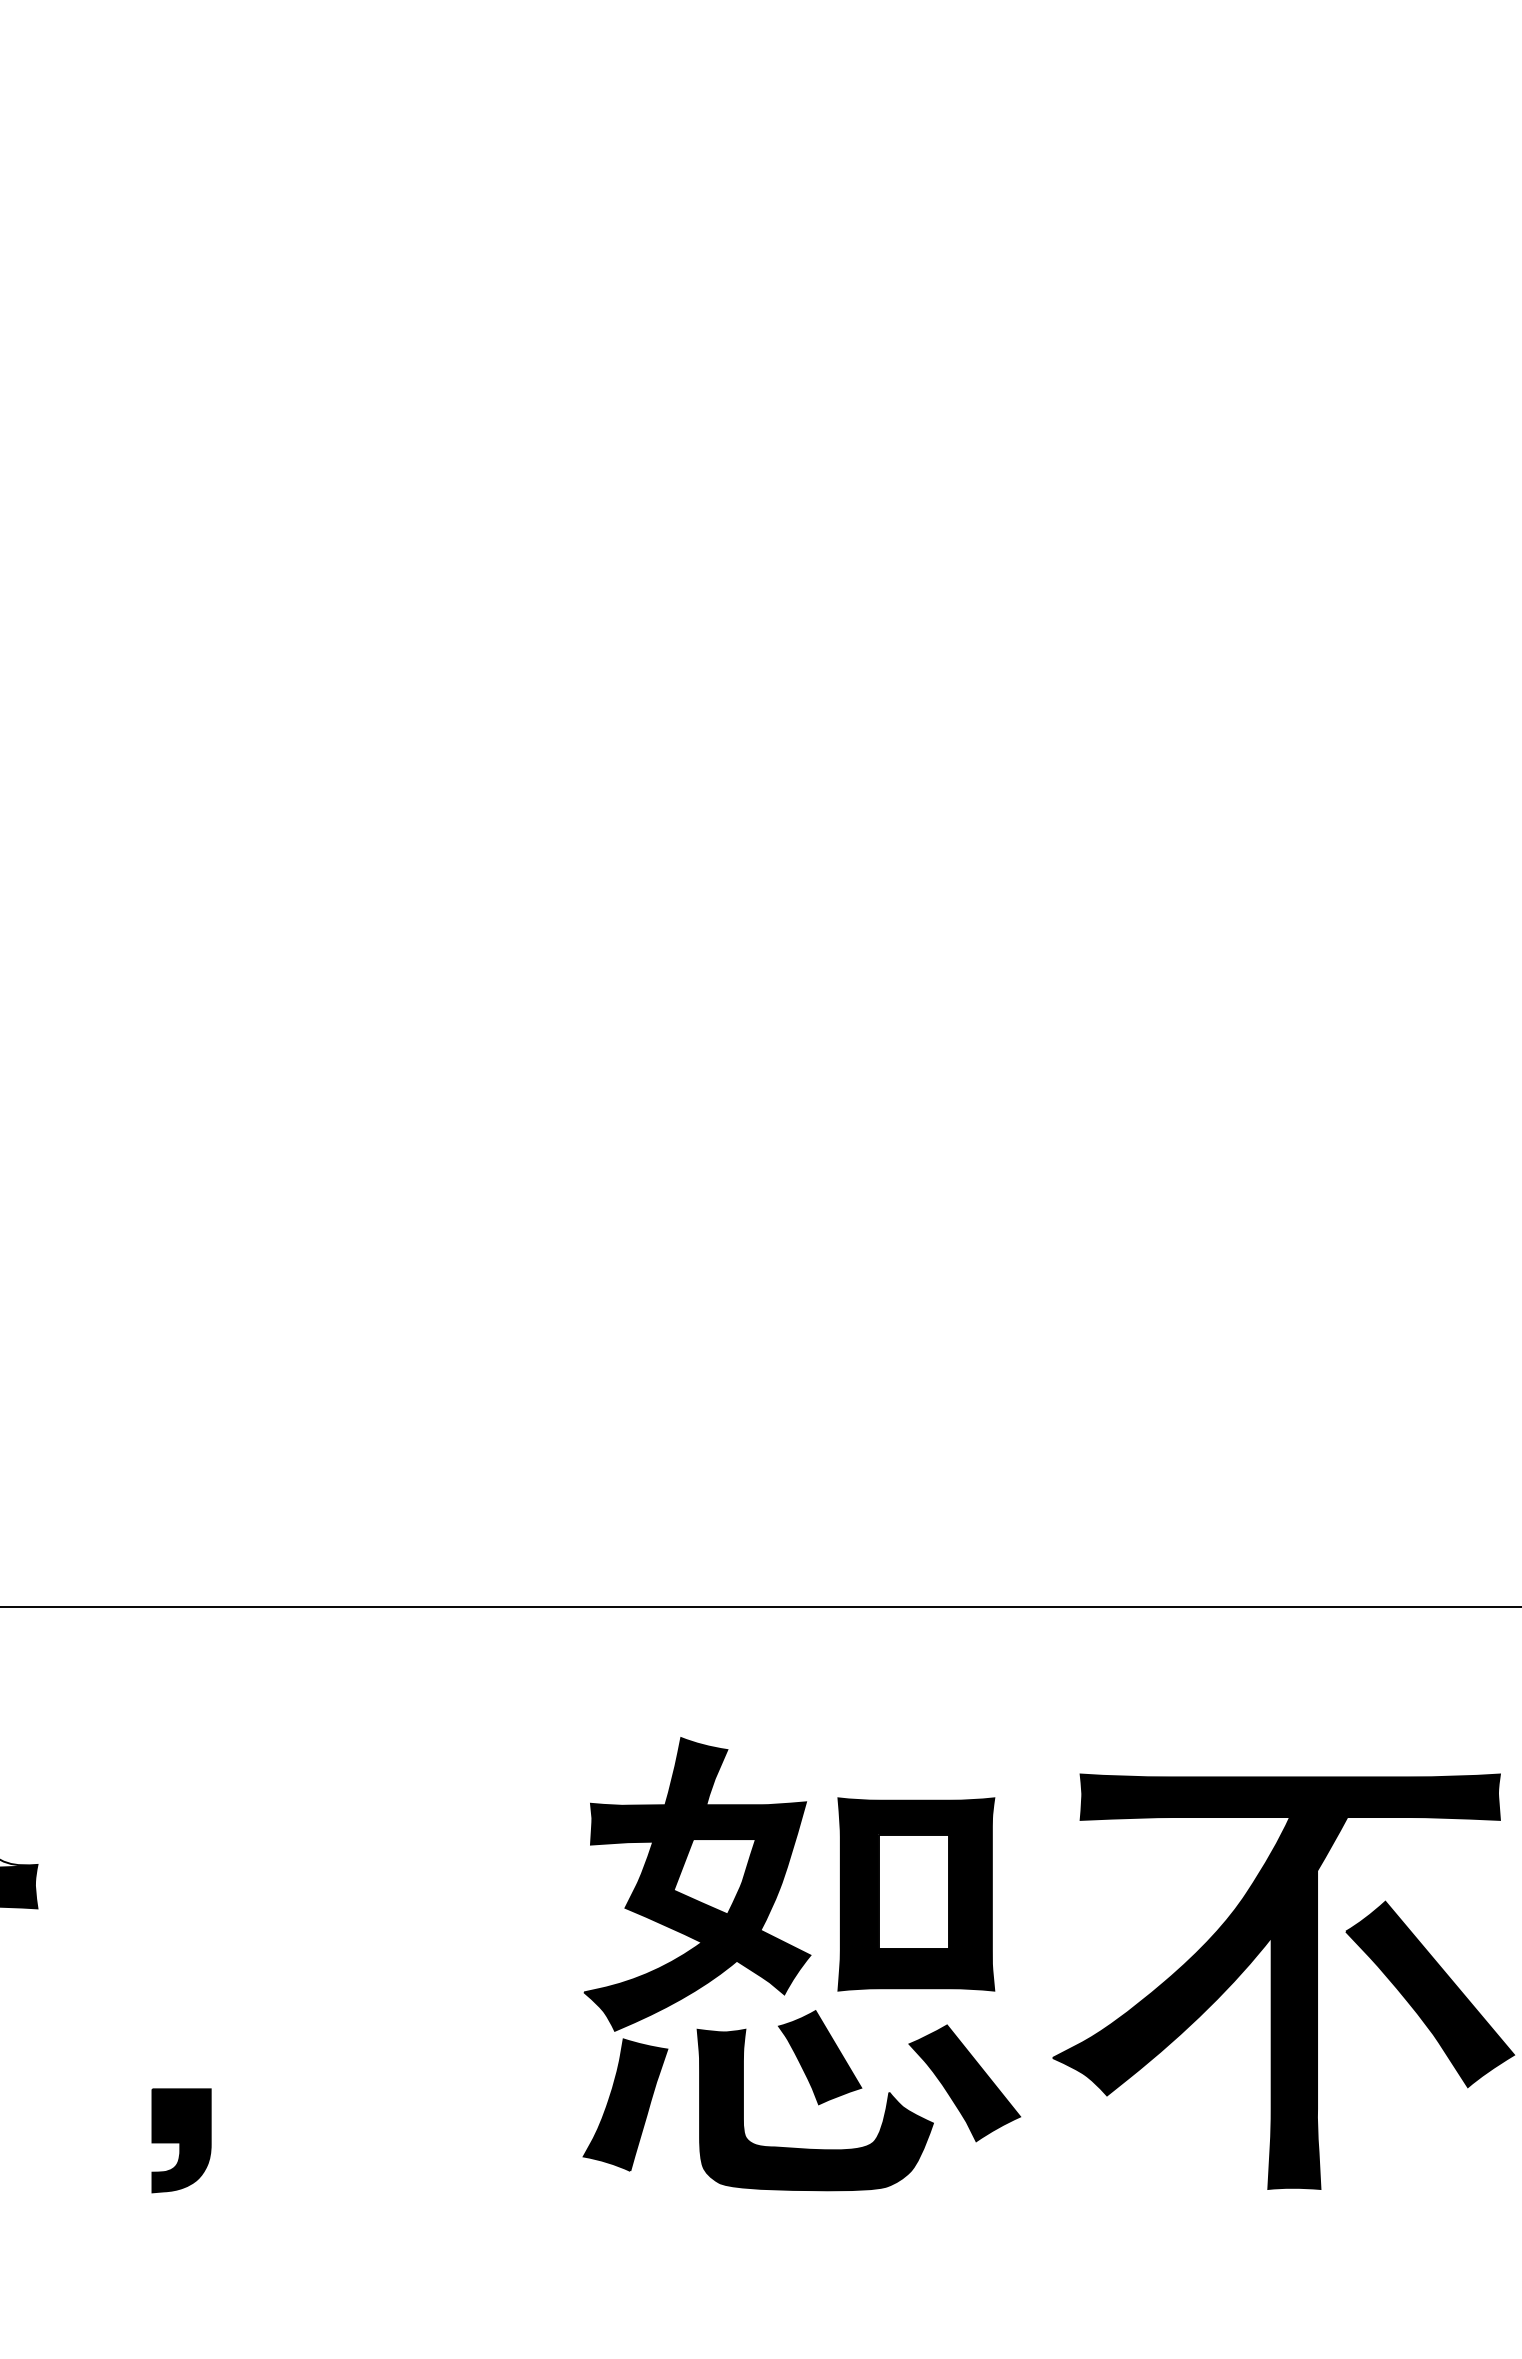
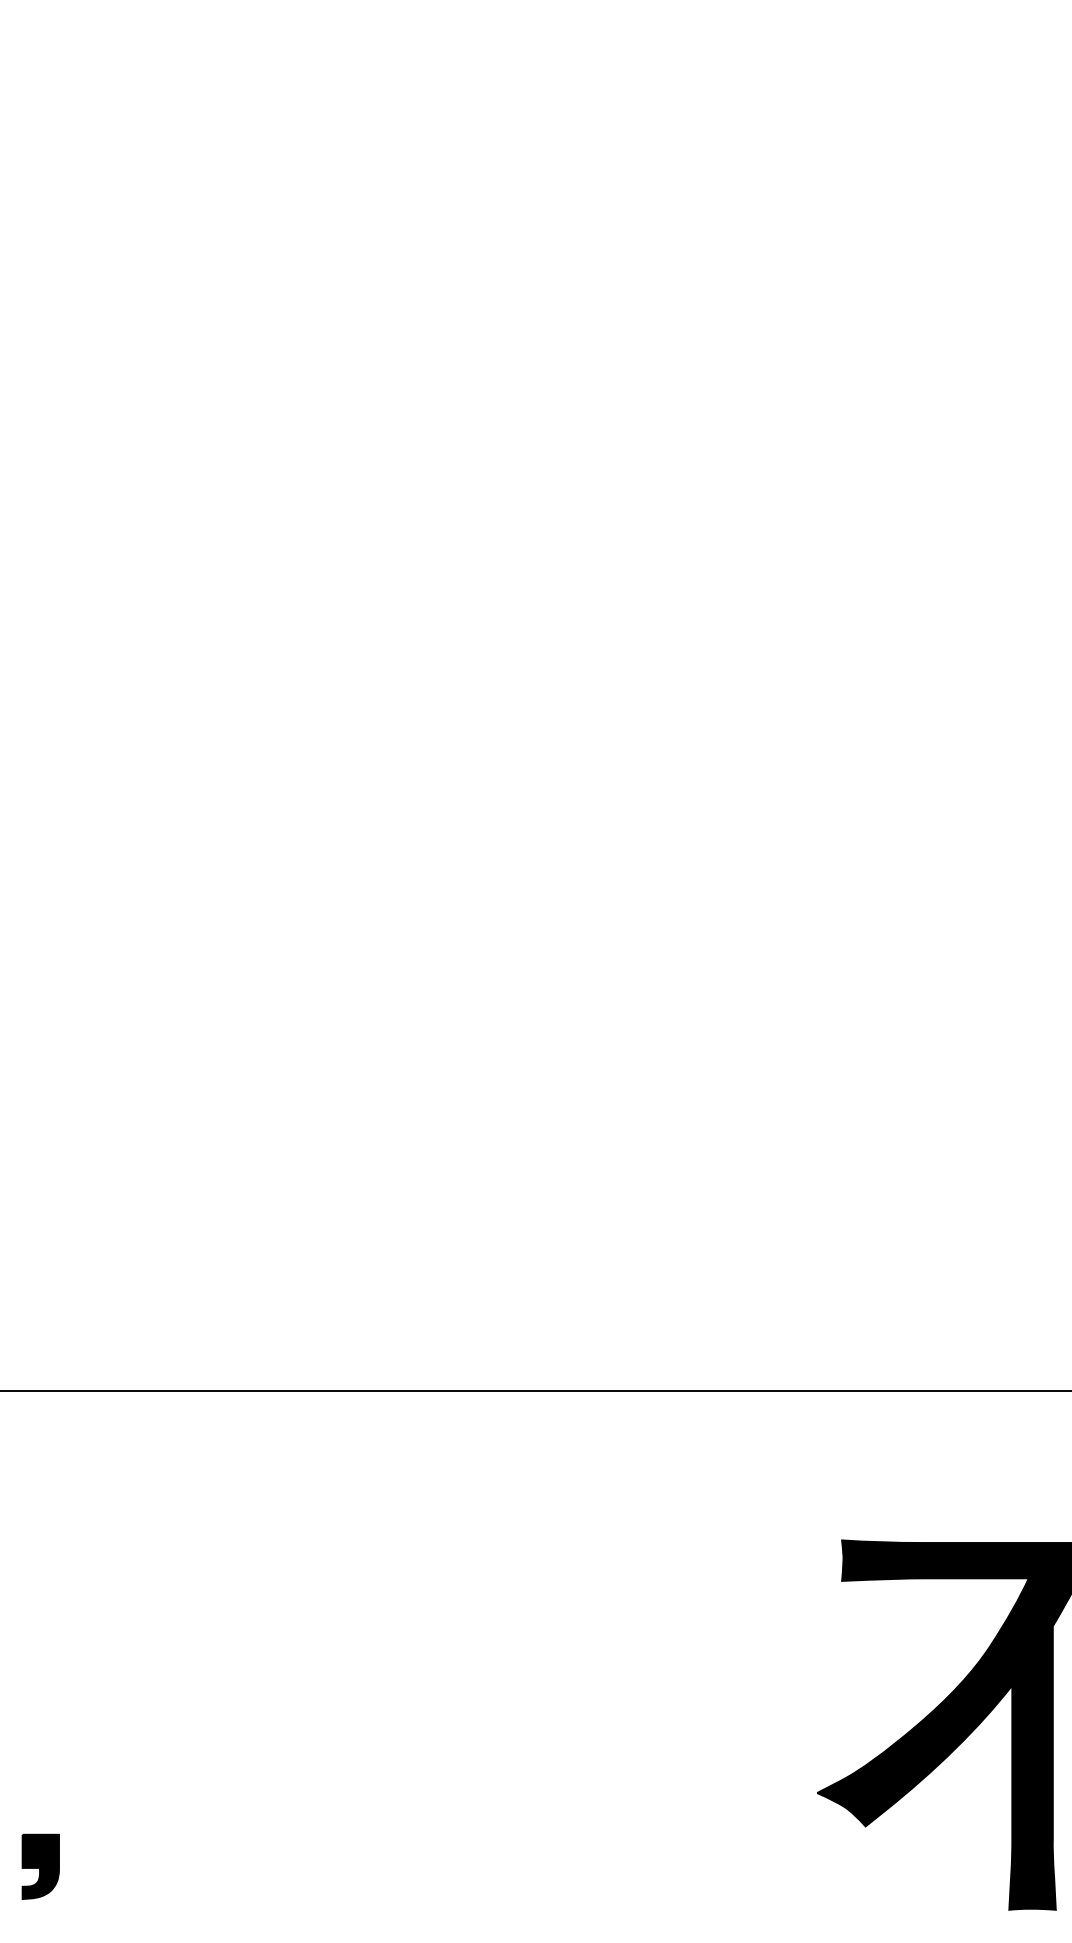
part: (801, 1964) -> (593, 1709), removed
part: (181, 2140) -> (40, 1866), size x0.7

